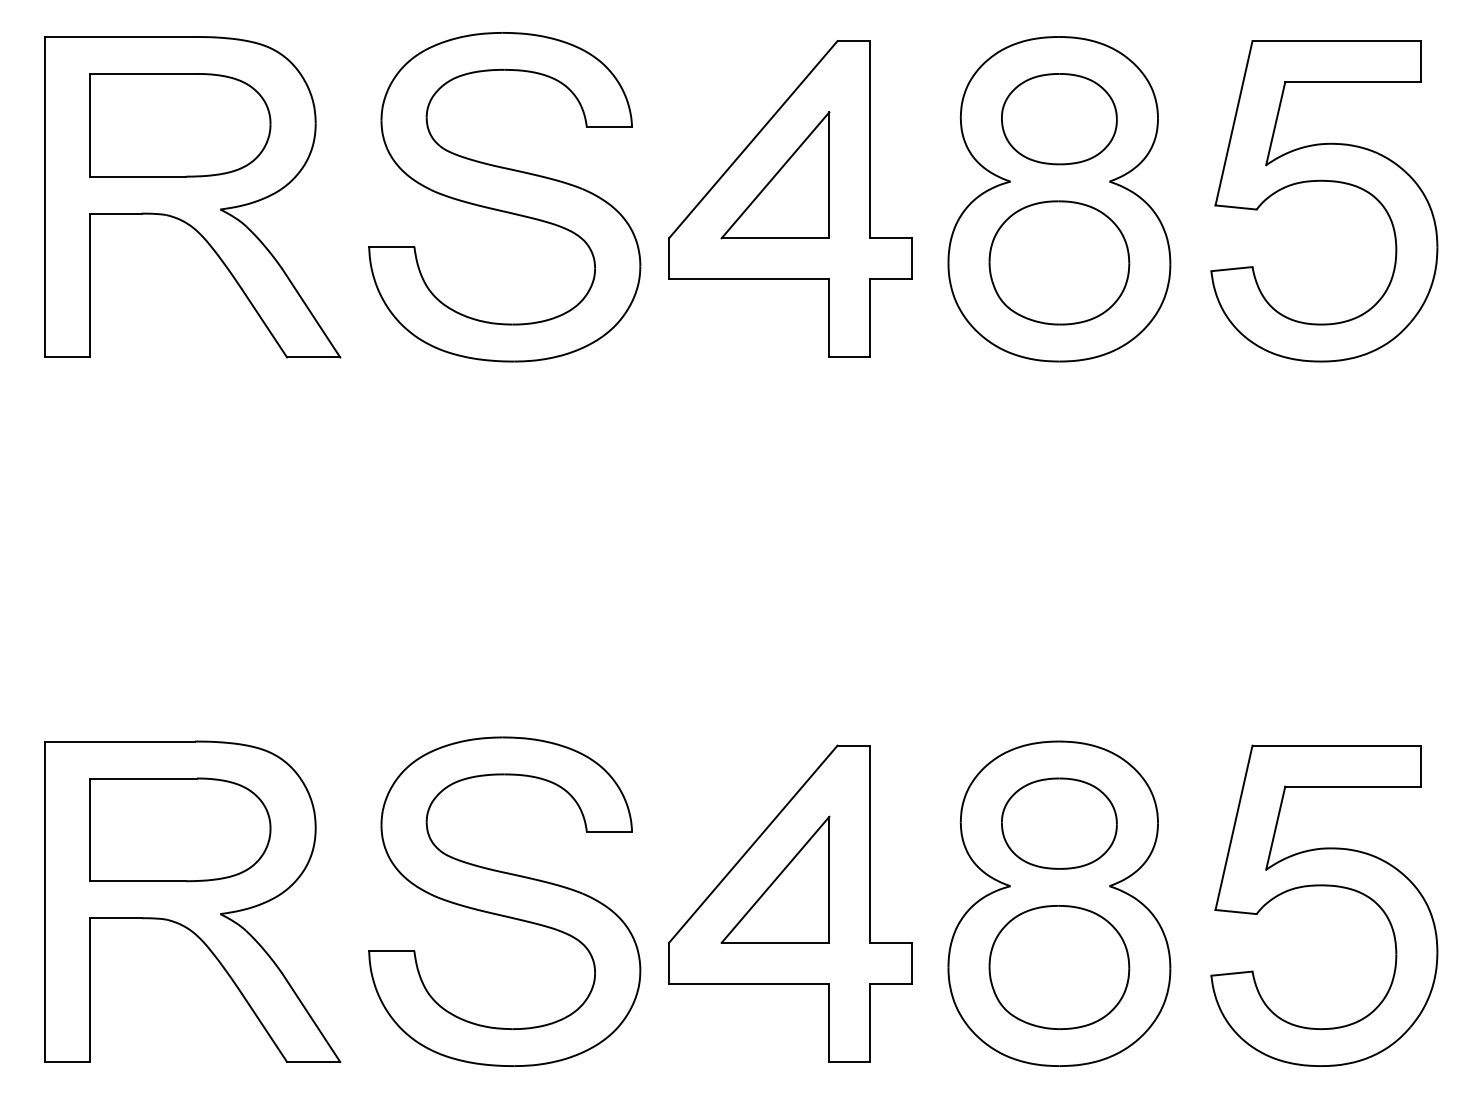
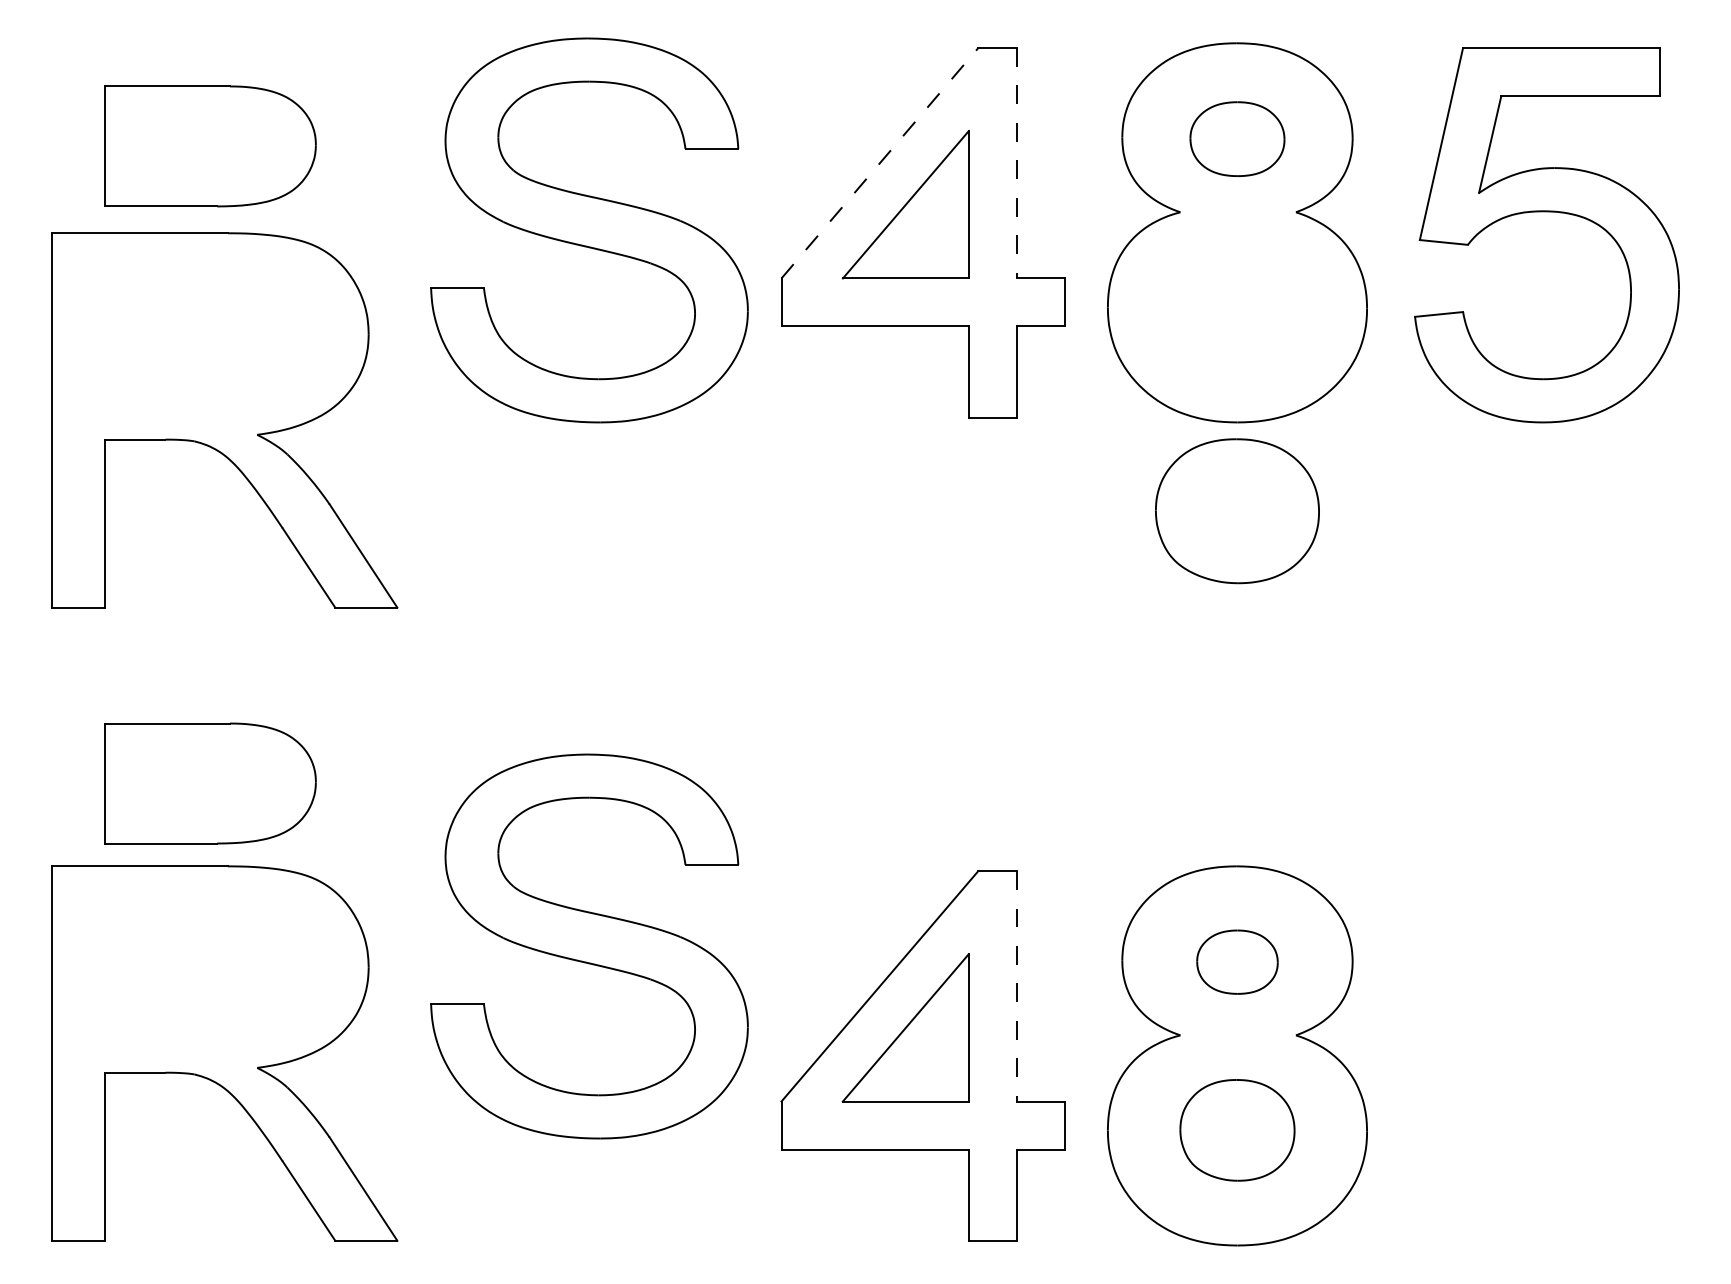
part: (1059, 118) -> (1237, 138), size x0.7
line: (752, 139) -> (879, 163), solid -> dashed
line: (870, 139) -> (1016, 163), solid -> dashed
part: (192, 197) -> (224, 420), moved
part: (1059, 263) -> (1237, 511), moved
part: (1059, 822) -> (1237, 961), size x0.6
part: (180, 829) -> (210, 783), moved
line: (870, 844) -> (1016, 986), solid -> dashed
part: (1323, 886) -> (1546, 1035), removed
part: (504, 901) -> (589, 946), moved
part: (1059, 967) -> (1237, 1130), size x0.7

